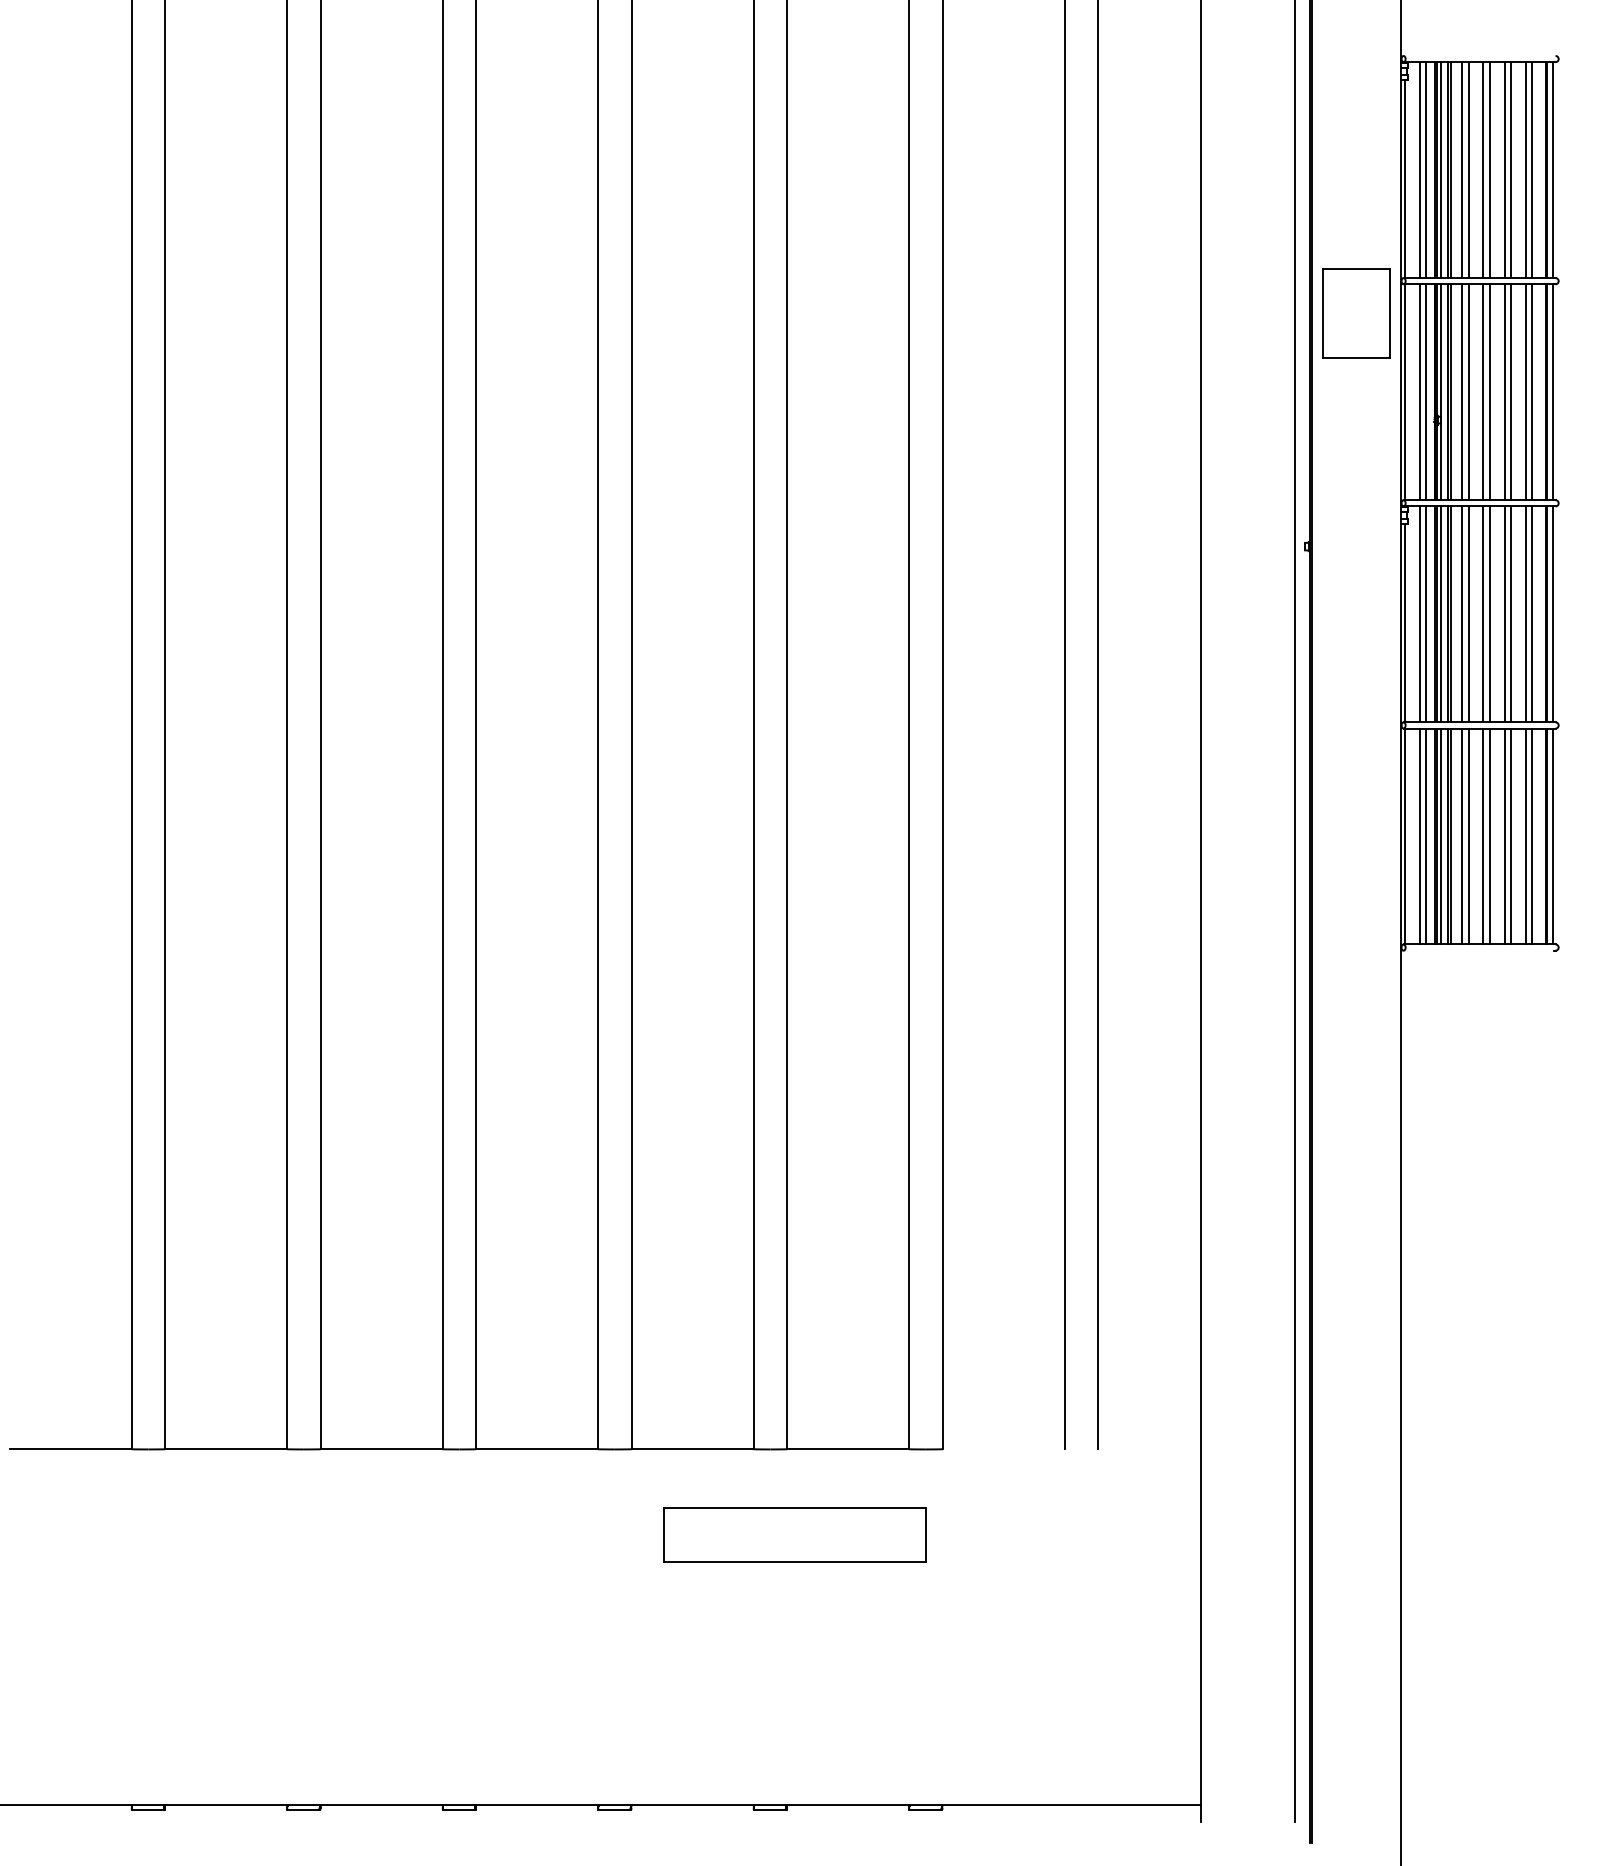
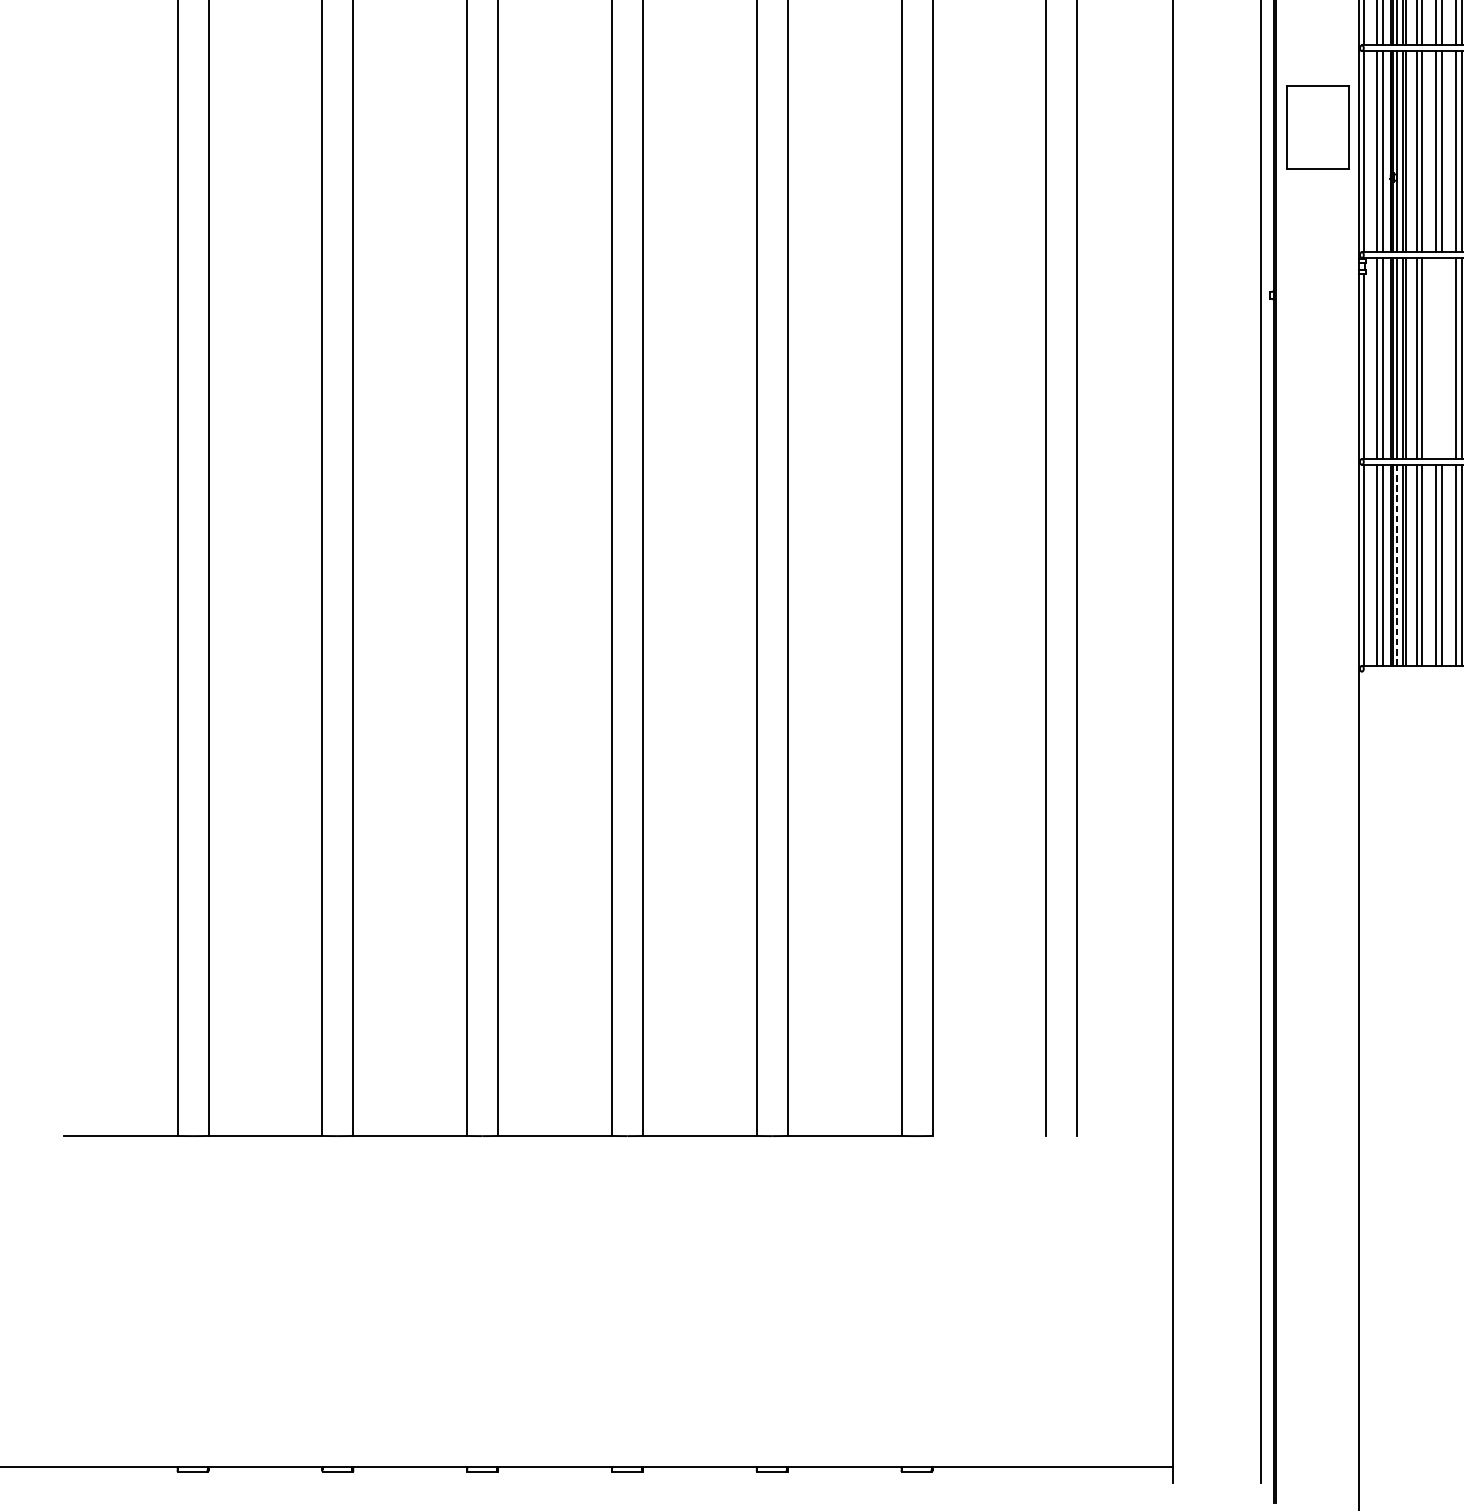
part: (1356, 313) -> (1318, 127), moved
line: (1483, 614) -> (1436, 358), removed
line: (1489, 614) -> (1441, 358), removed
line: (1441, 836) -> (1397, 565), solid -> dashed
part: (794, 1534) -> (794, 1215), removed

